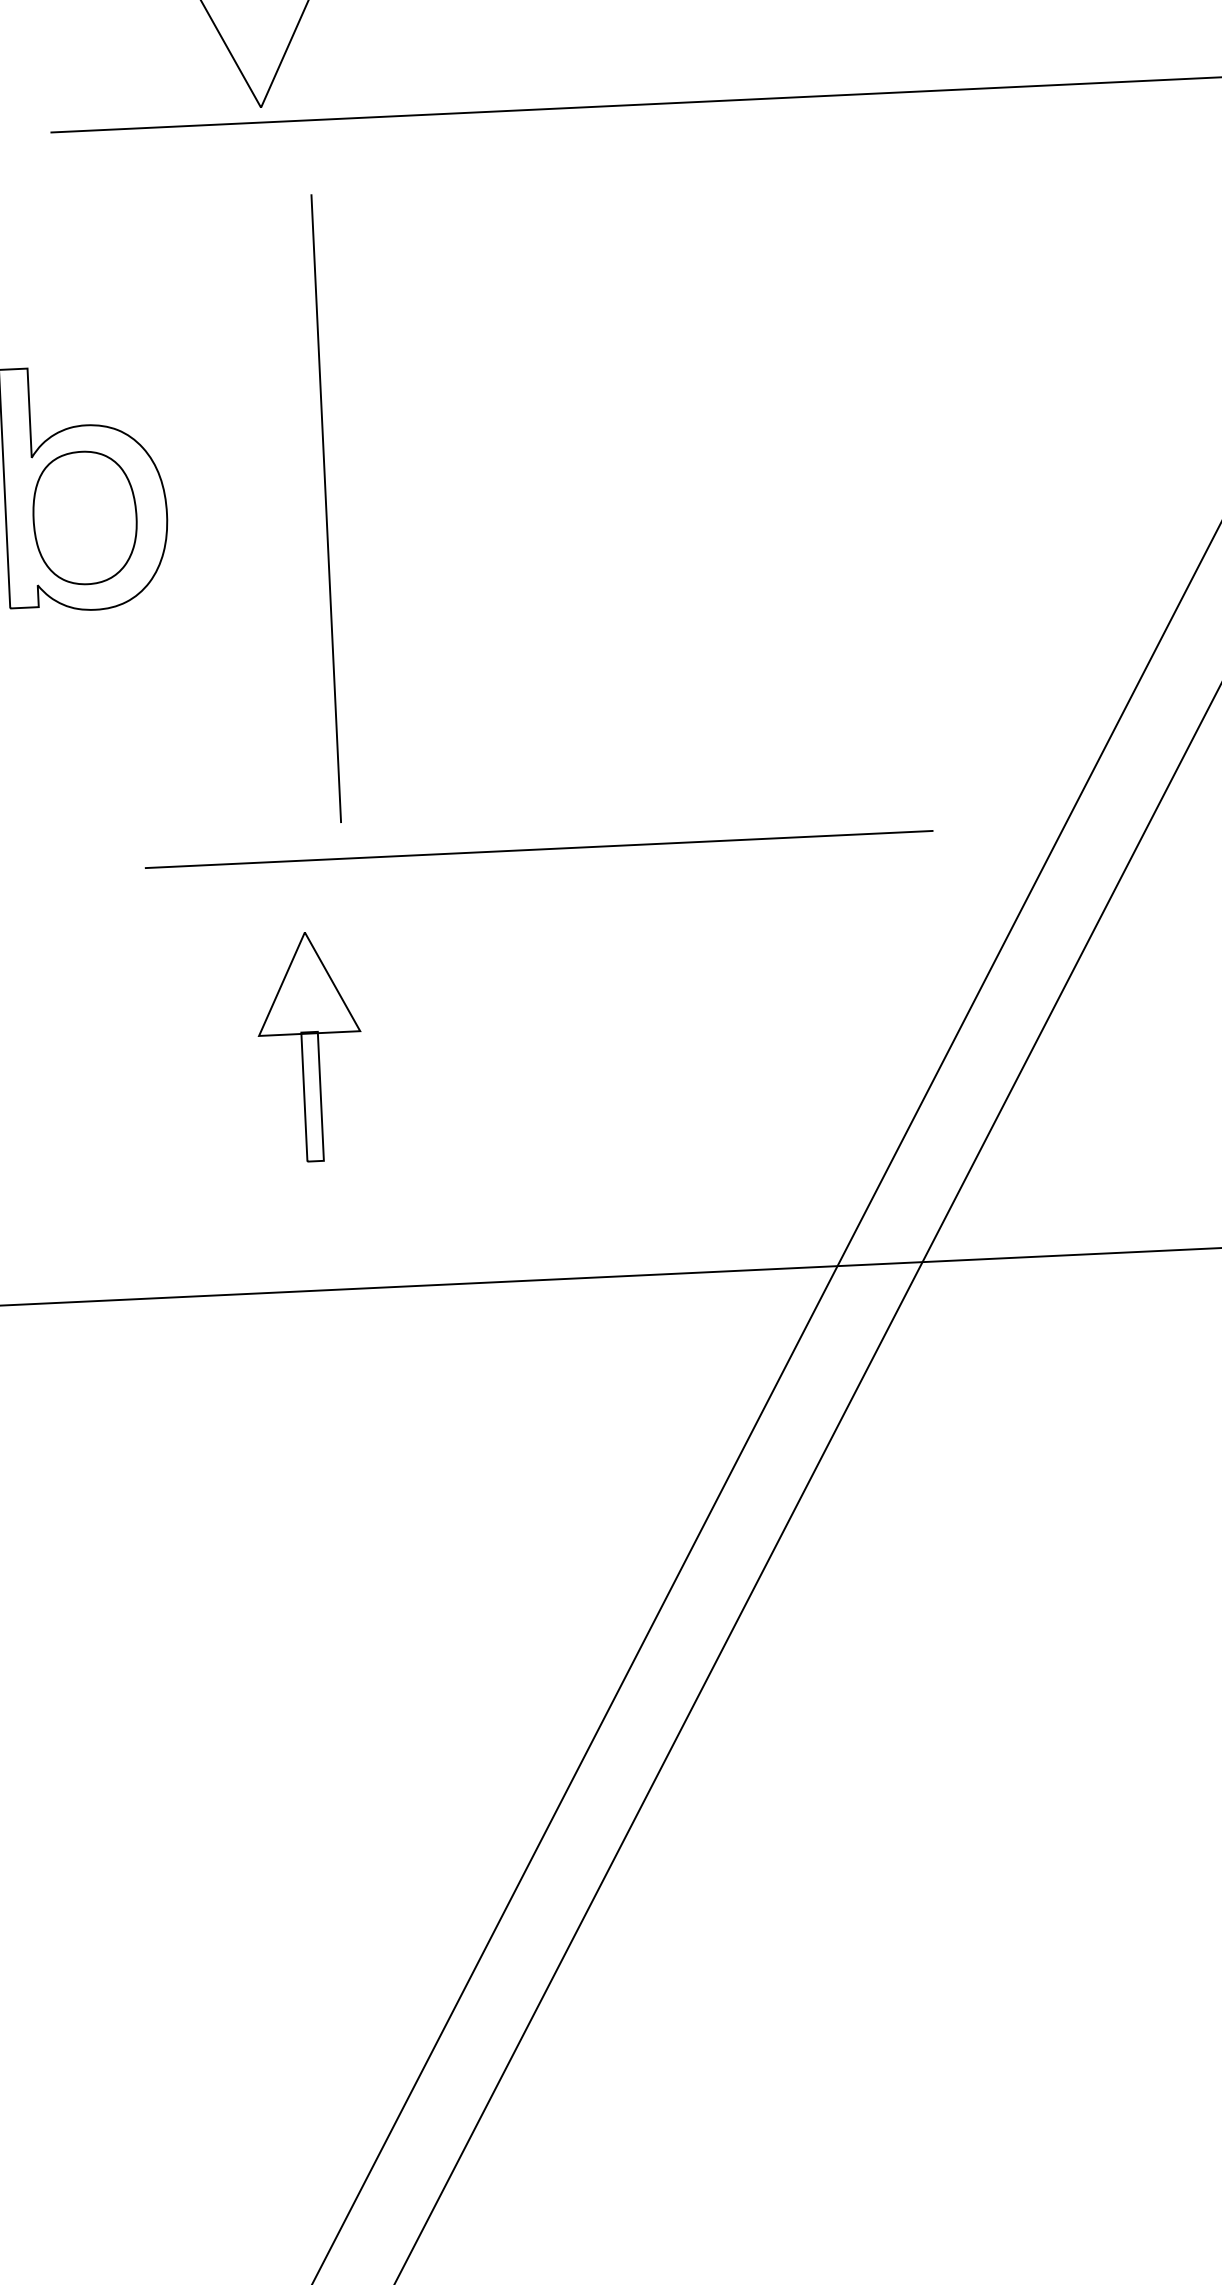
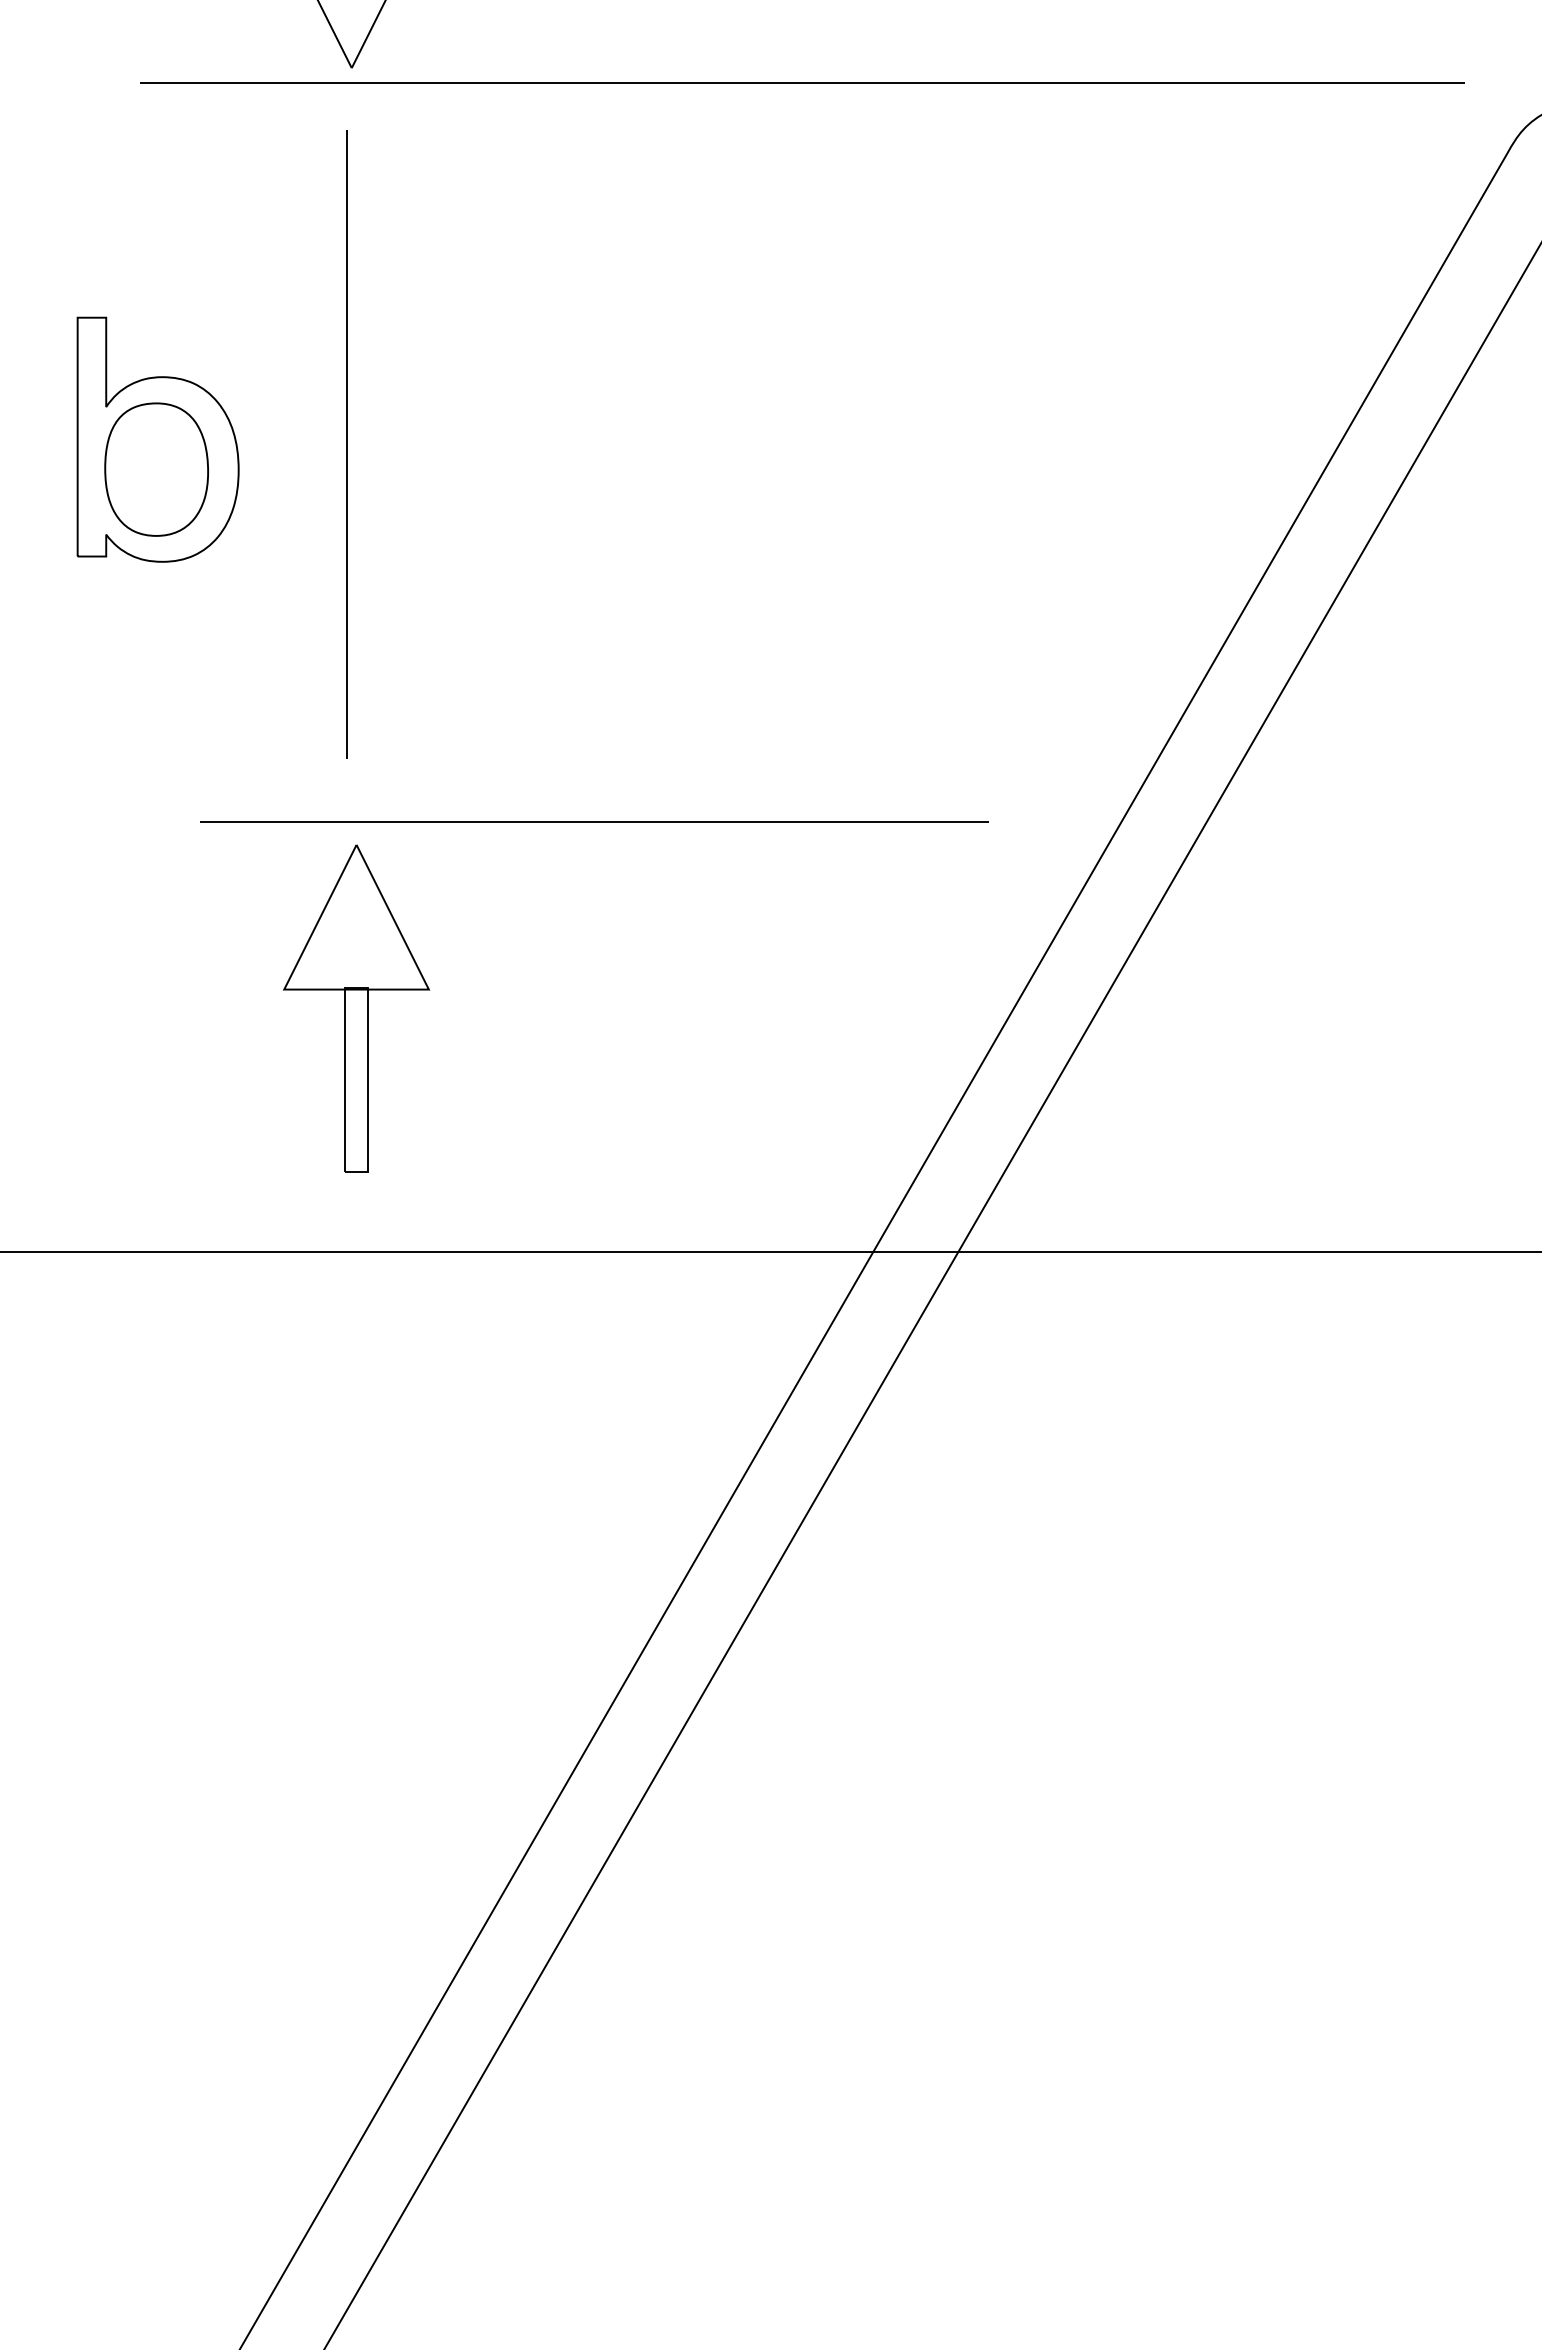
line: (325, 508) -> (346, 444), moved
part: (310, 1046) -> (356, 1008), size x1.43

